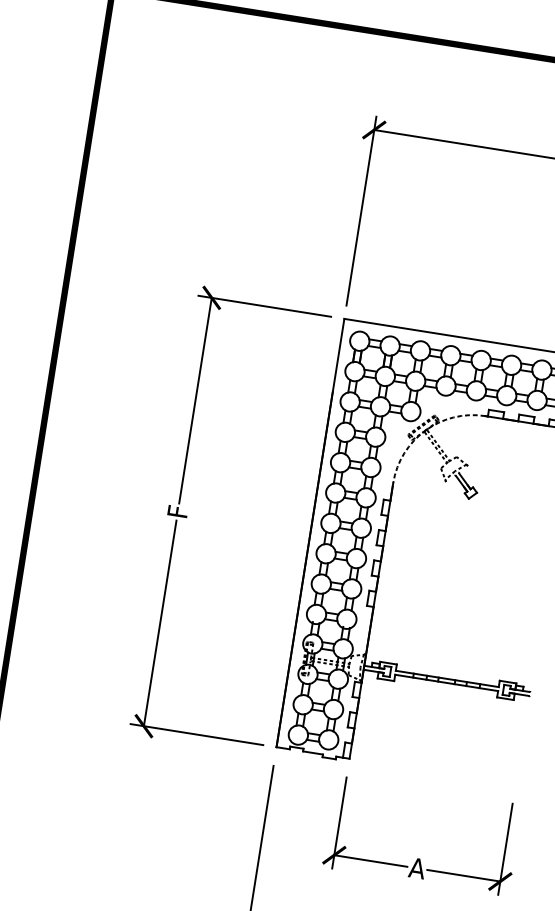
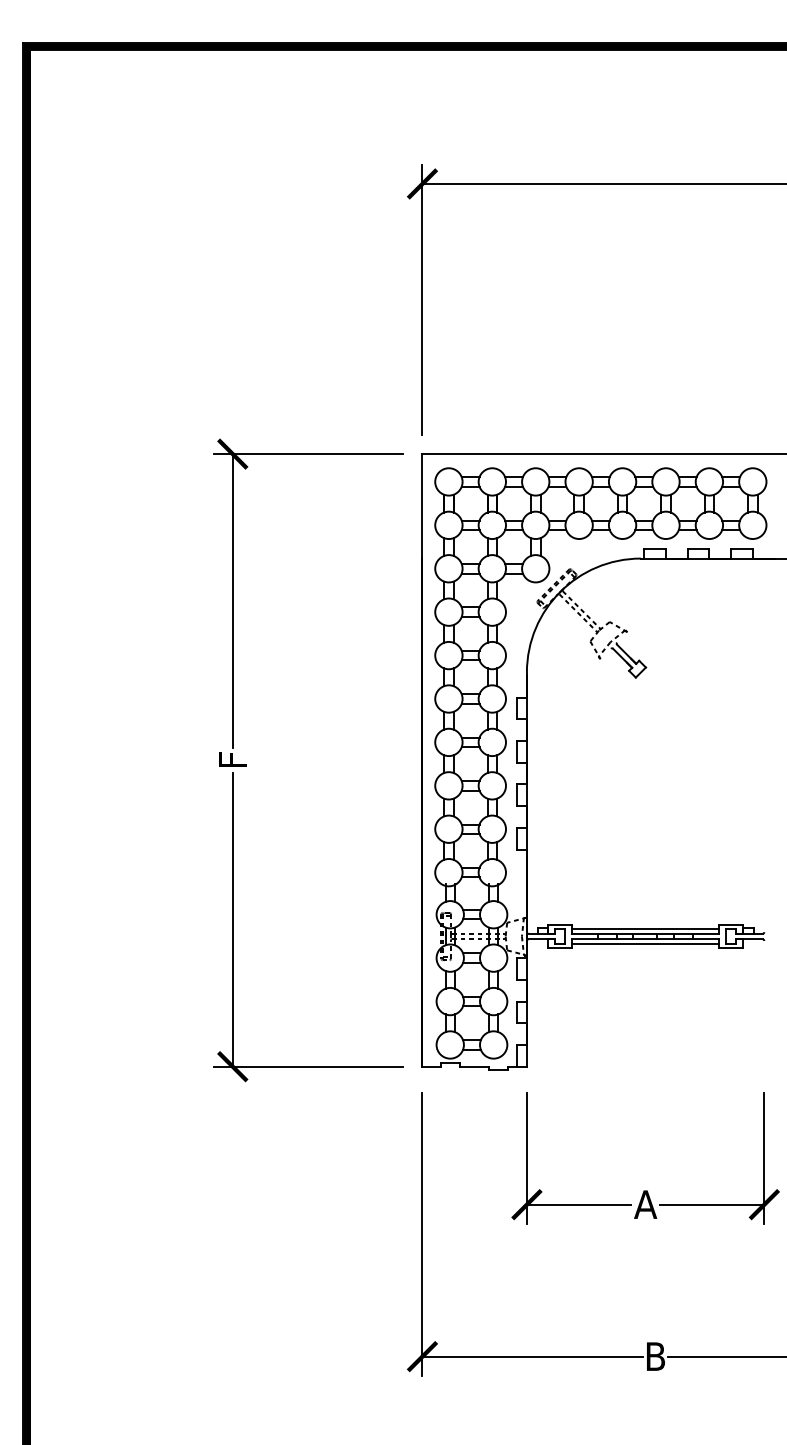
arc: (425, 430) -> (560, 591), dashed -> solid
line: (447, 675) -> (645, 928), added
line: (446, 686) -> (645, 944), added

